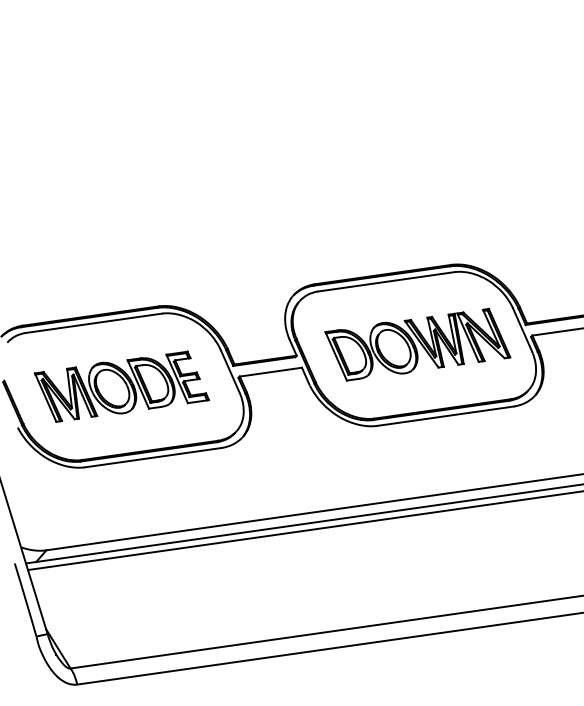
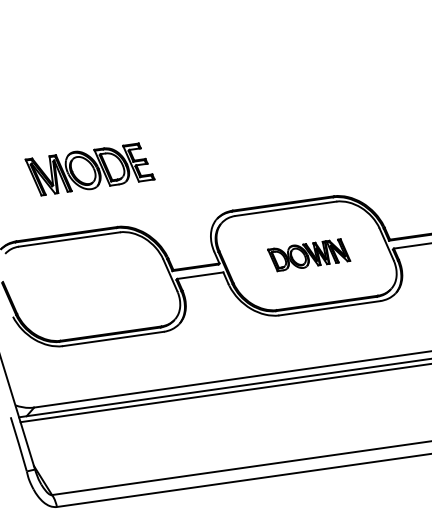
part: (416, 343) -> (308, 254), size x0.6
part: (121, 386) -> (89, 169), moved

